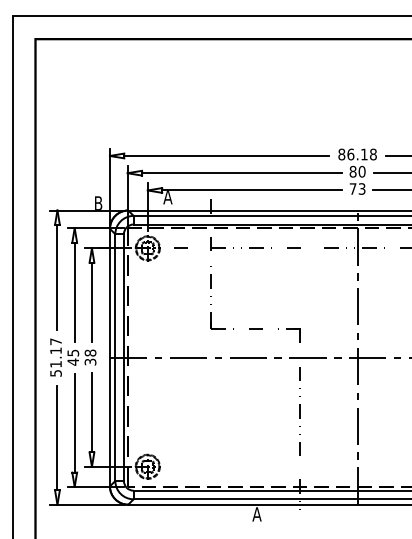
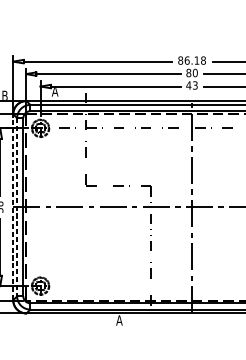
text: (352, 188) -> (188, 85), 73 -> 43
line: (109, 357) -> (12, 207), solid -> dashed
line: (115, 358) -> (17, 207), solid -> dashed

